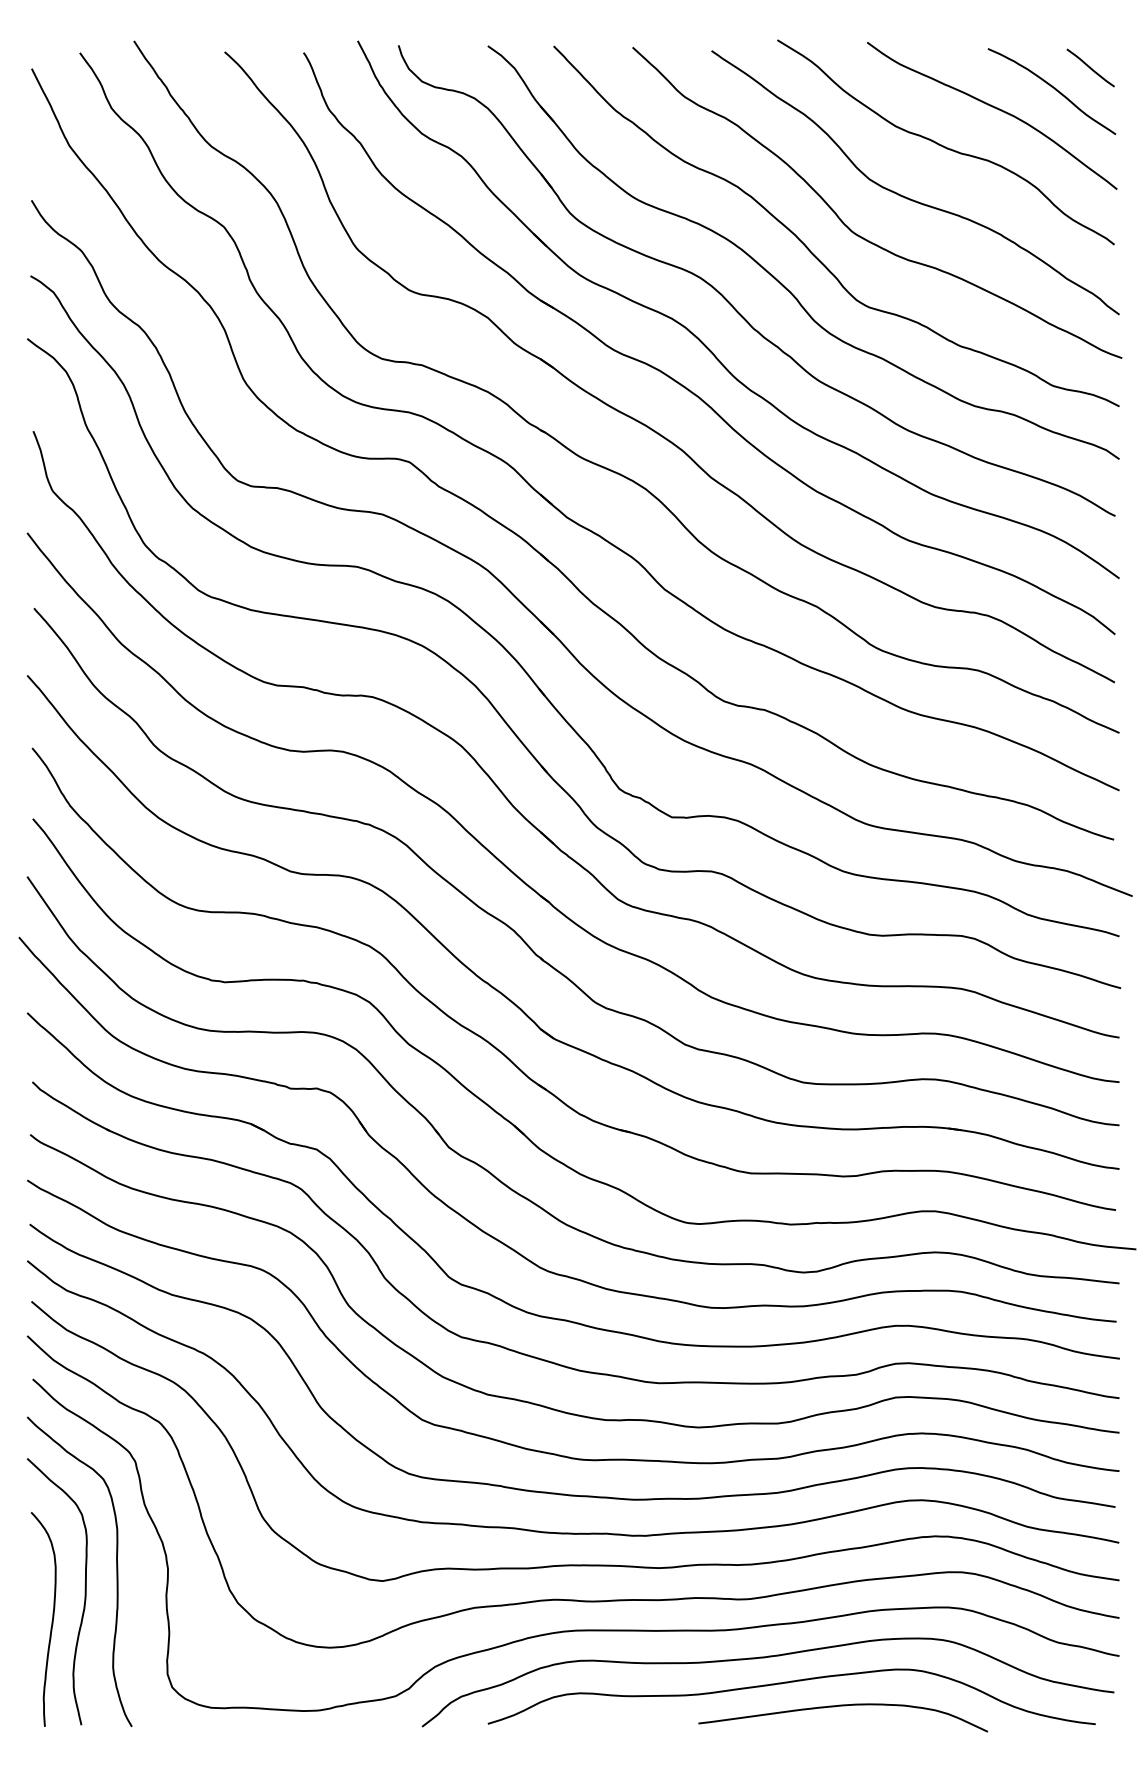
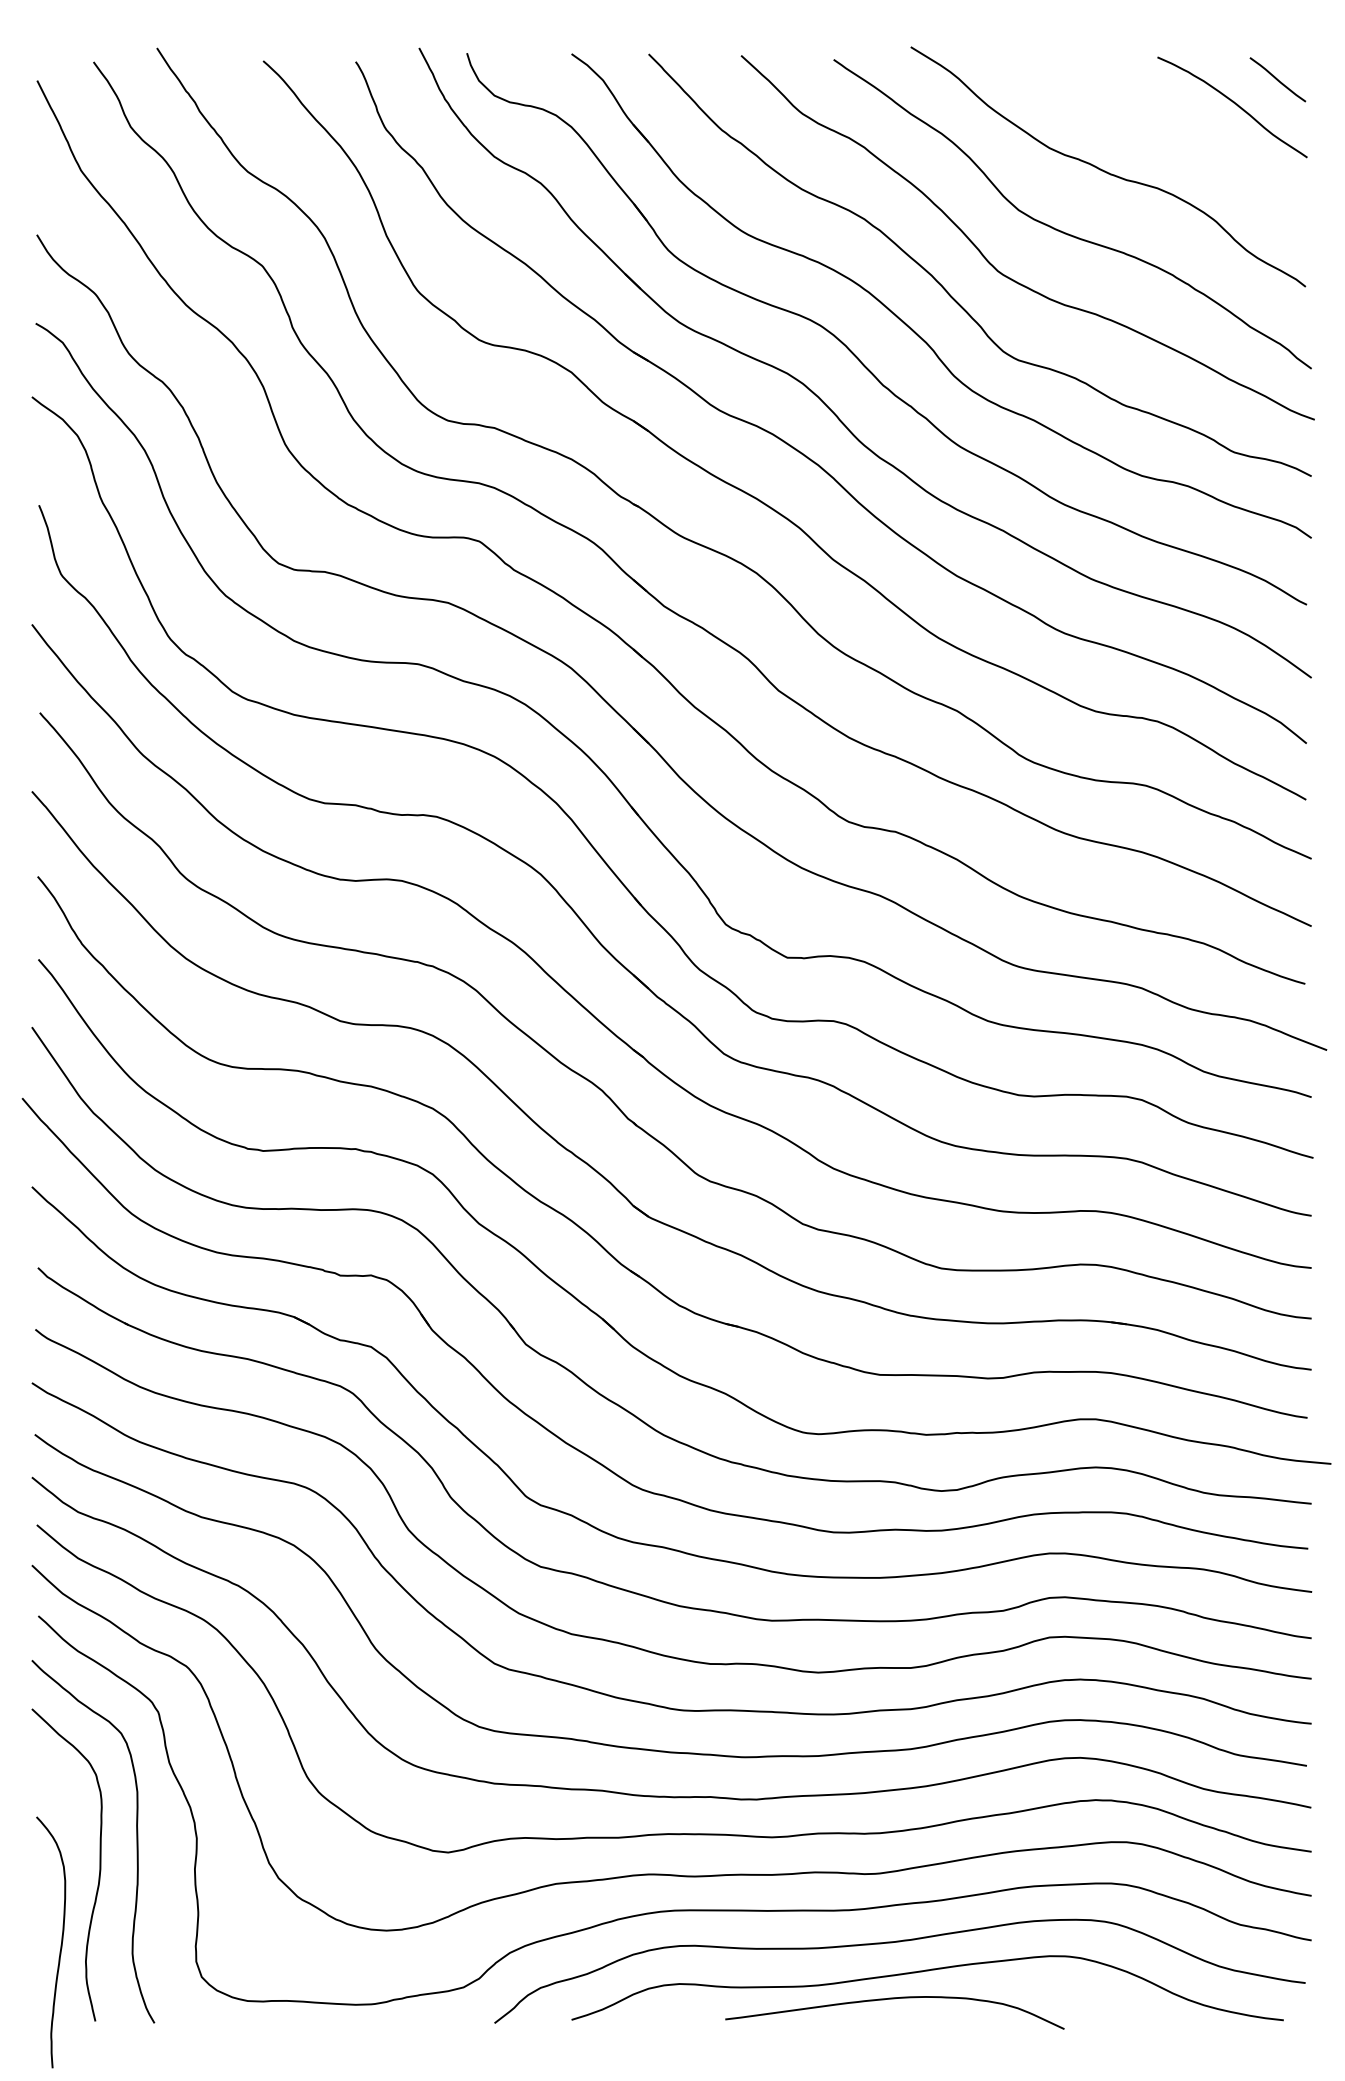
curve: (995, 108) -> (1166, 127), removed
curve: (51, 1621) -> (60, 1944), moved
curve: (842, 1706) -> (894, 1999), moved

